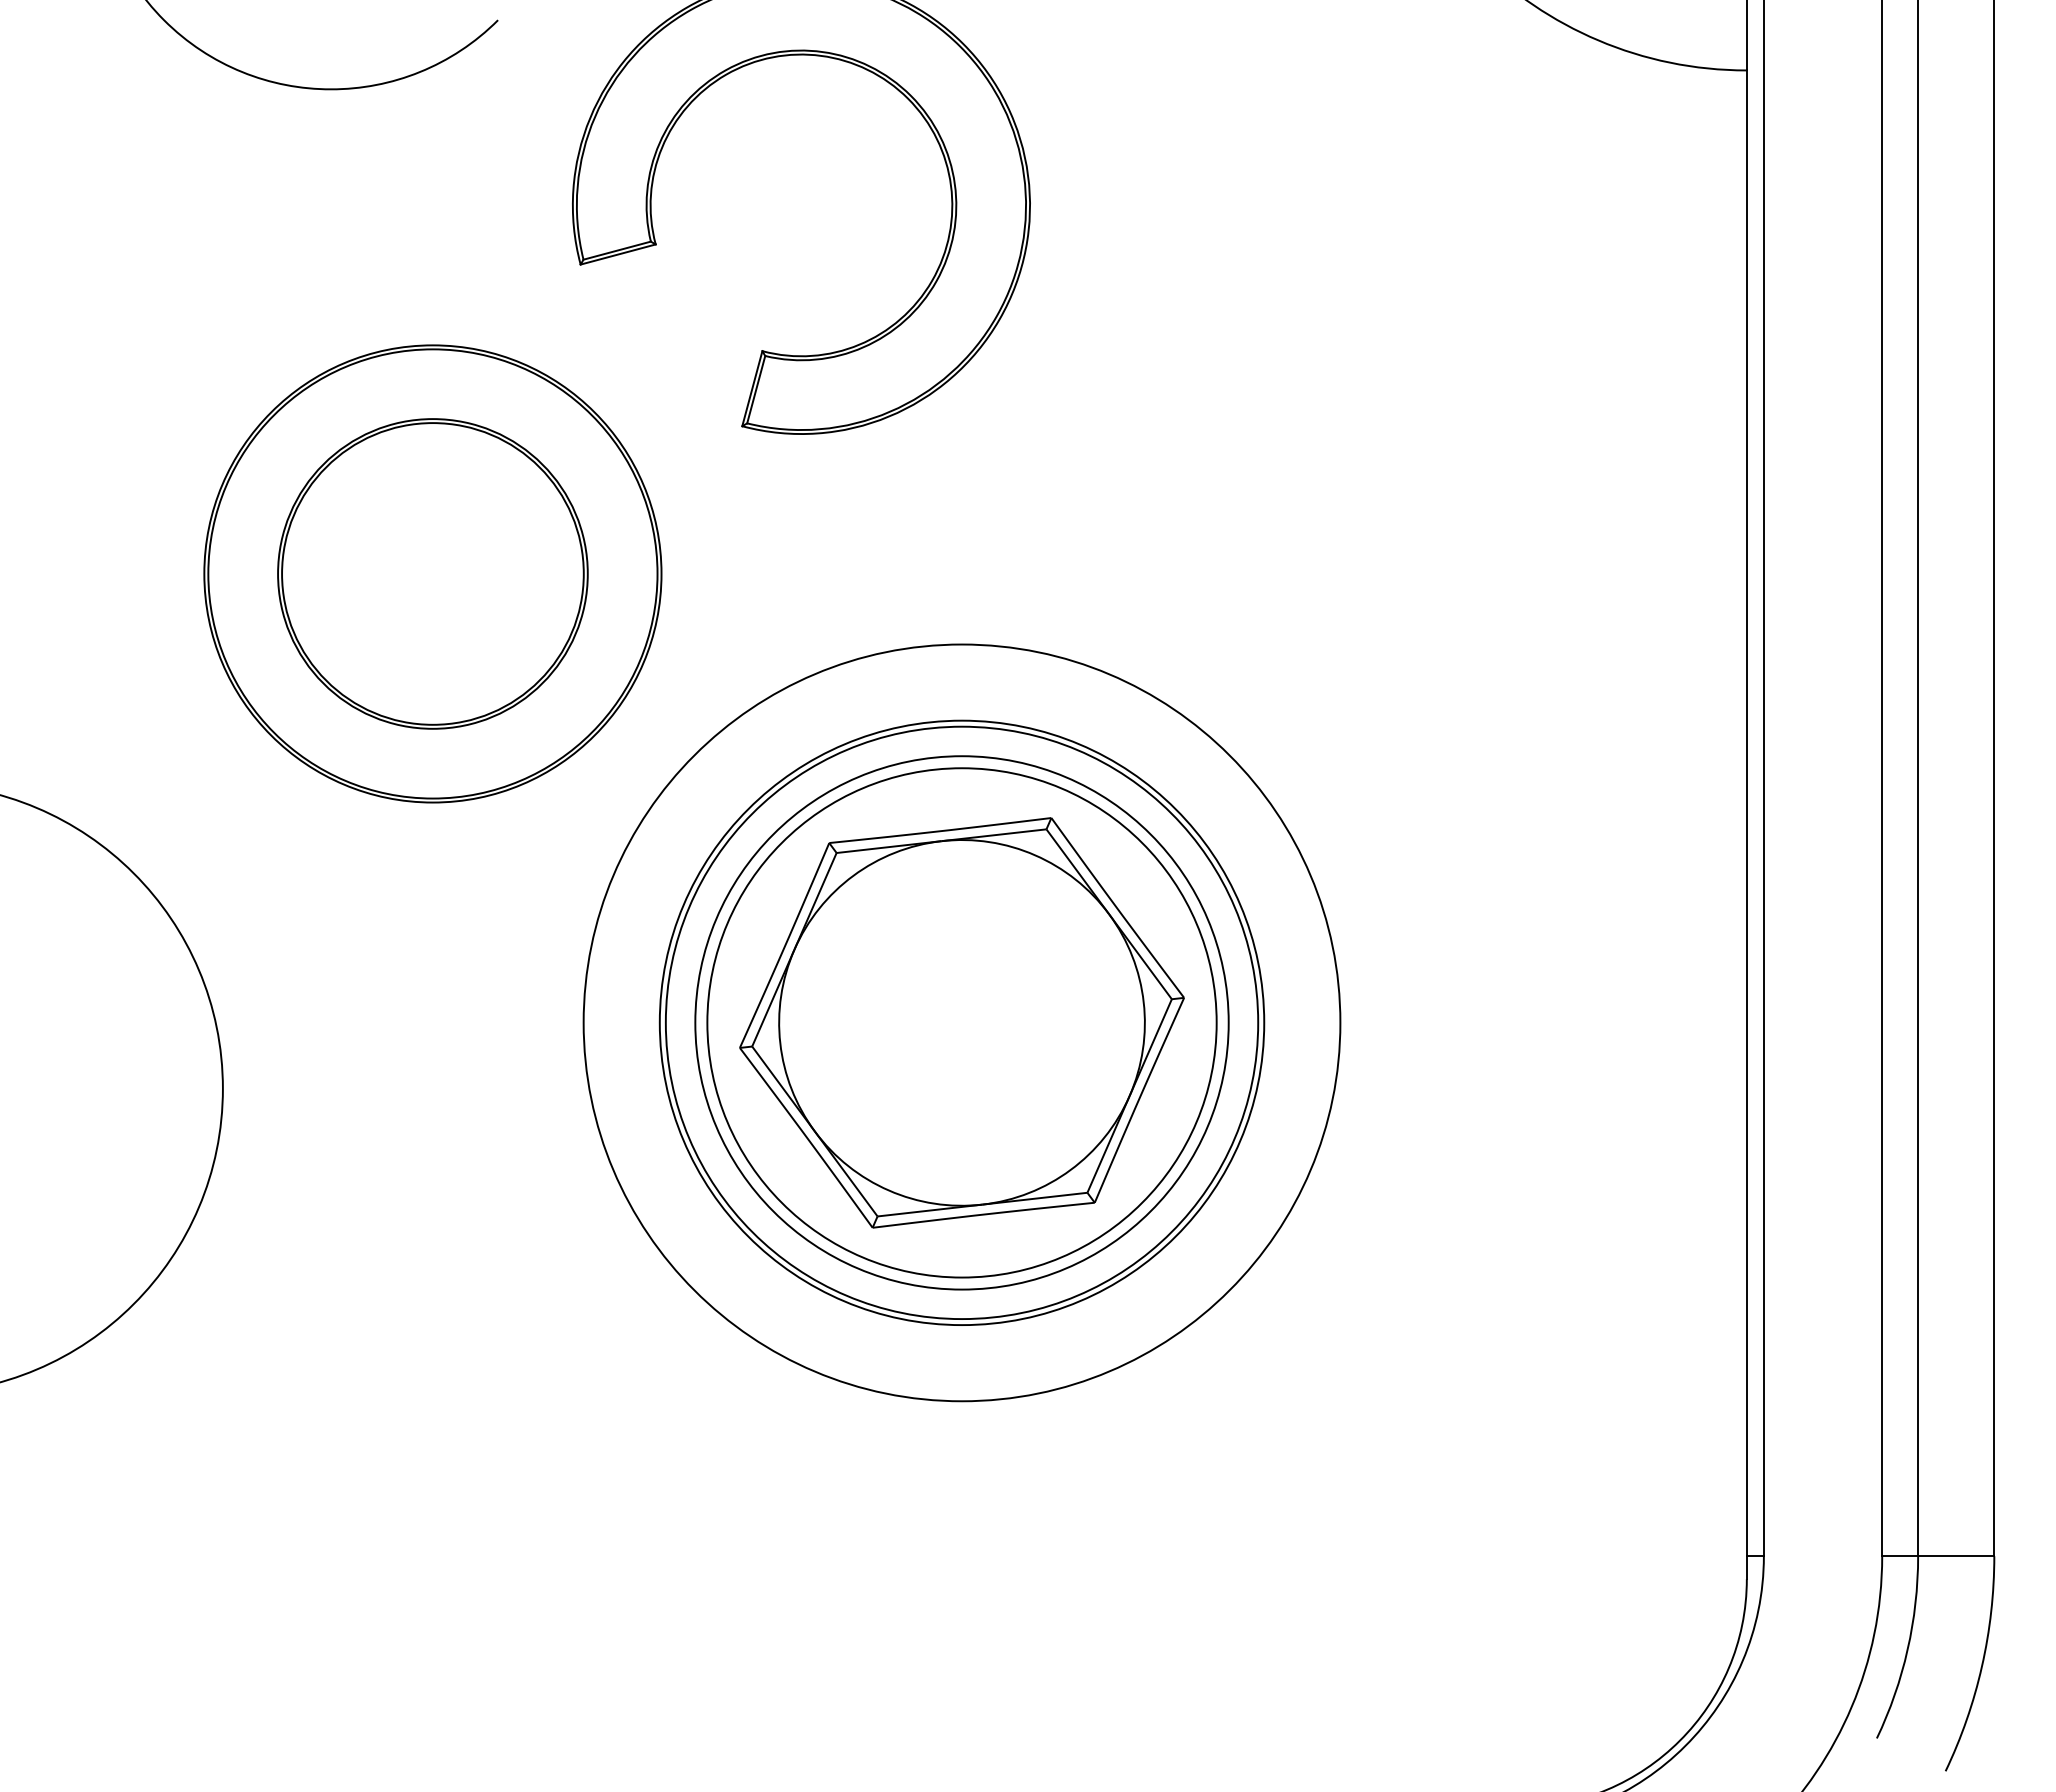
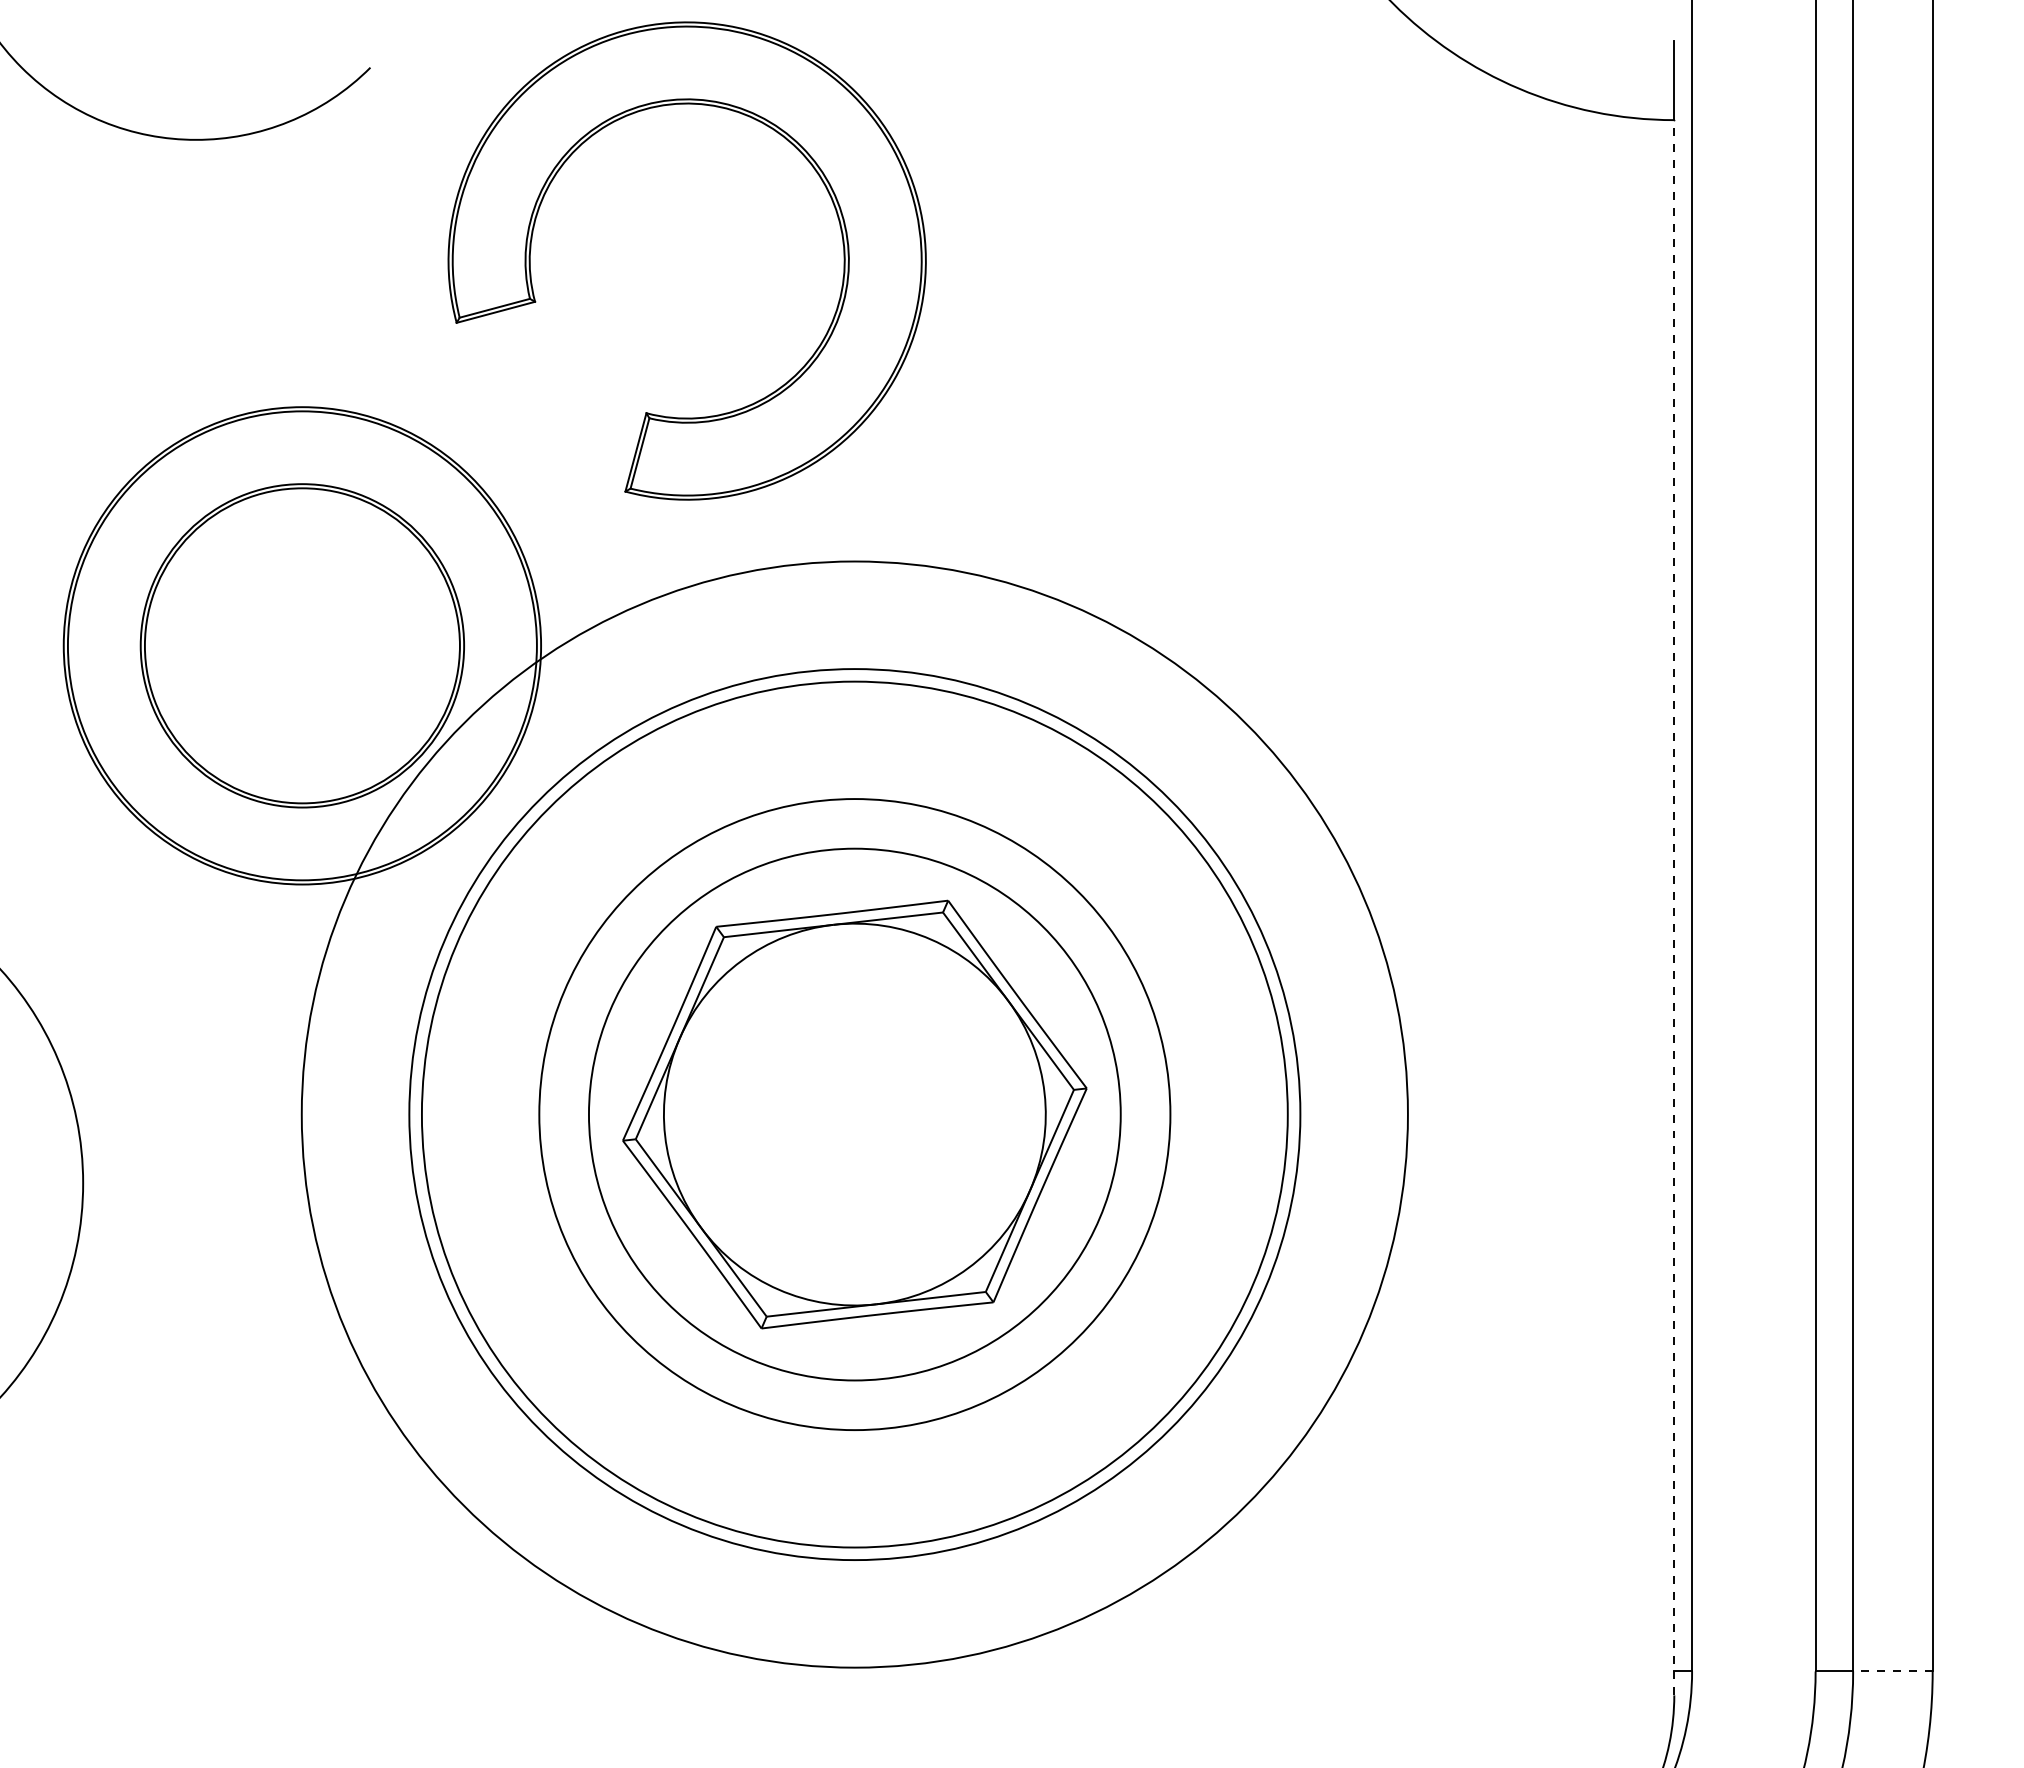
line: (1746, 824) -> (1673, 907), solid -> dashed
circle: (961, 1022) -> (854, 1114), size x1.4
circle: (961, 1022) -> (854, 1114), size x1.4
circle: (961, 1022) -> (854, 1114), size x1.6
line: (1955, 1556) -> (1892, 1671), solid -> dashed

